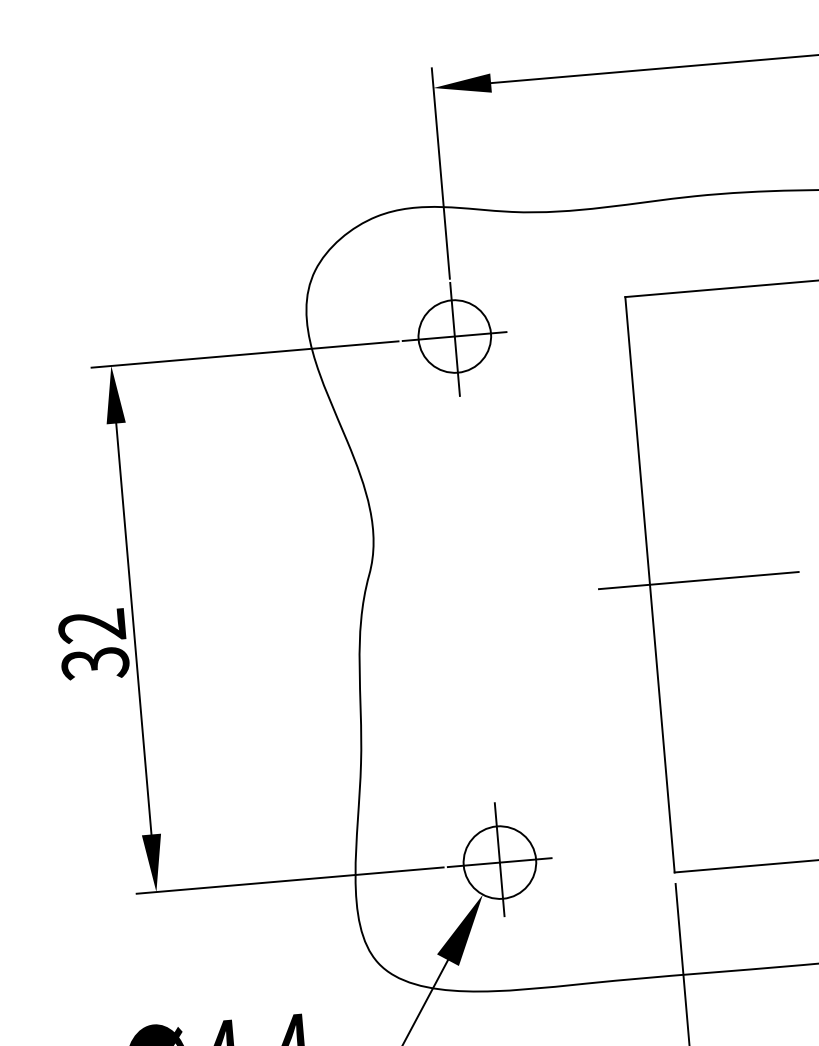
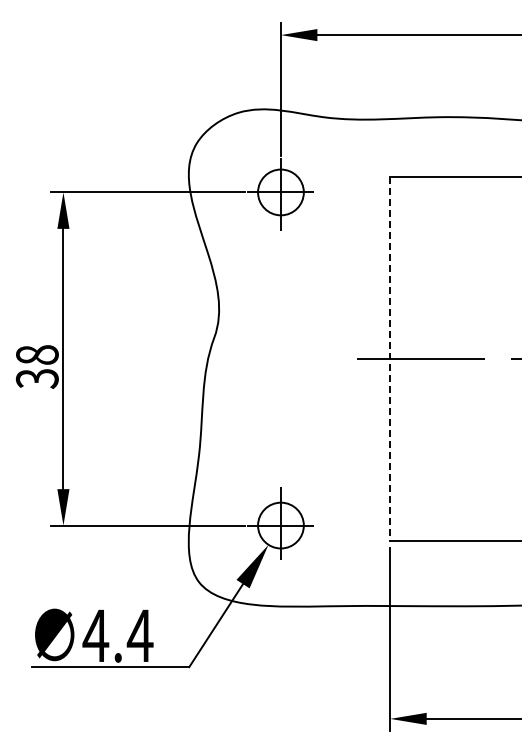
line: (650, 585) -> (390, 359), solid -> dashed
text: (90, 625) -> (36, 354), 32 -> 38

